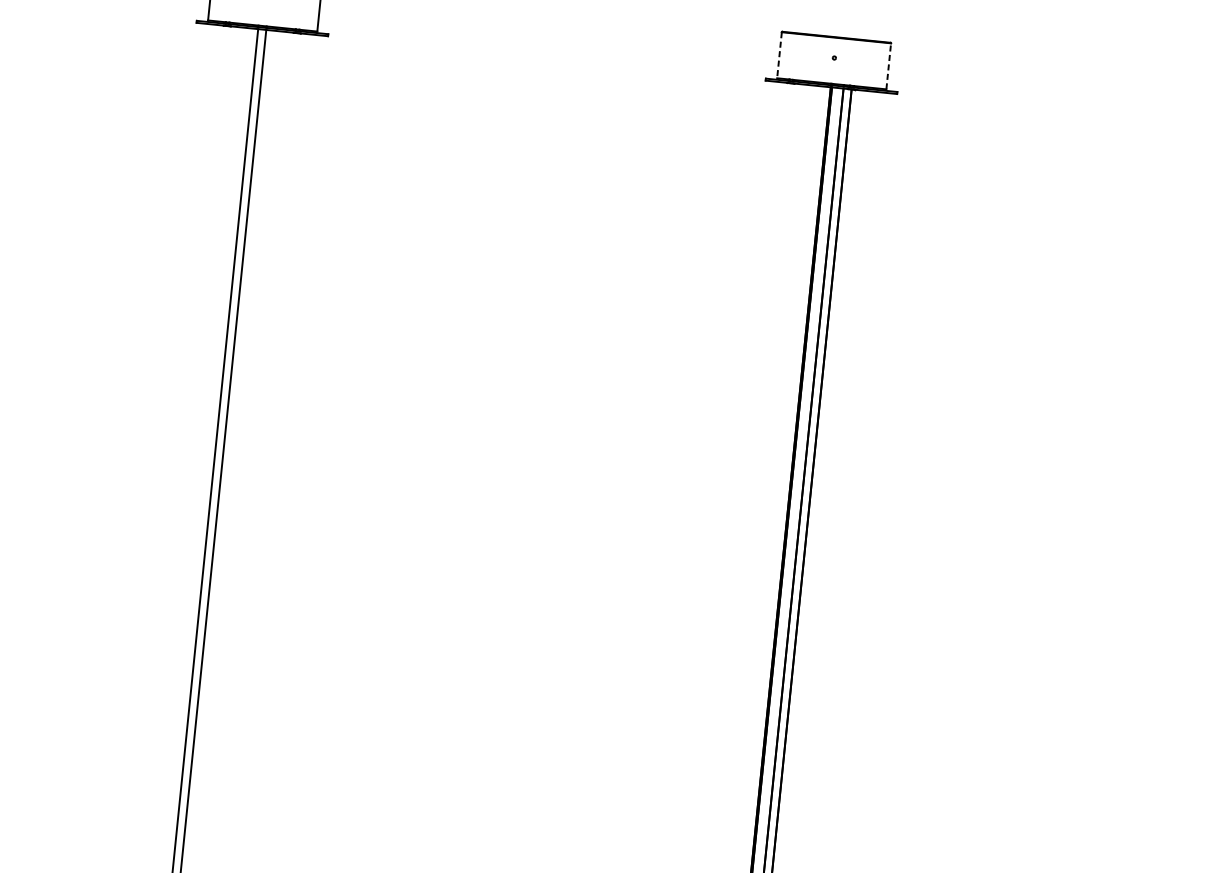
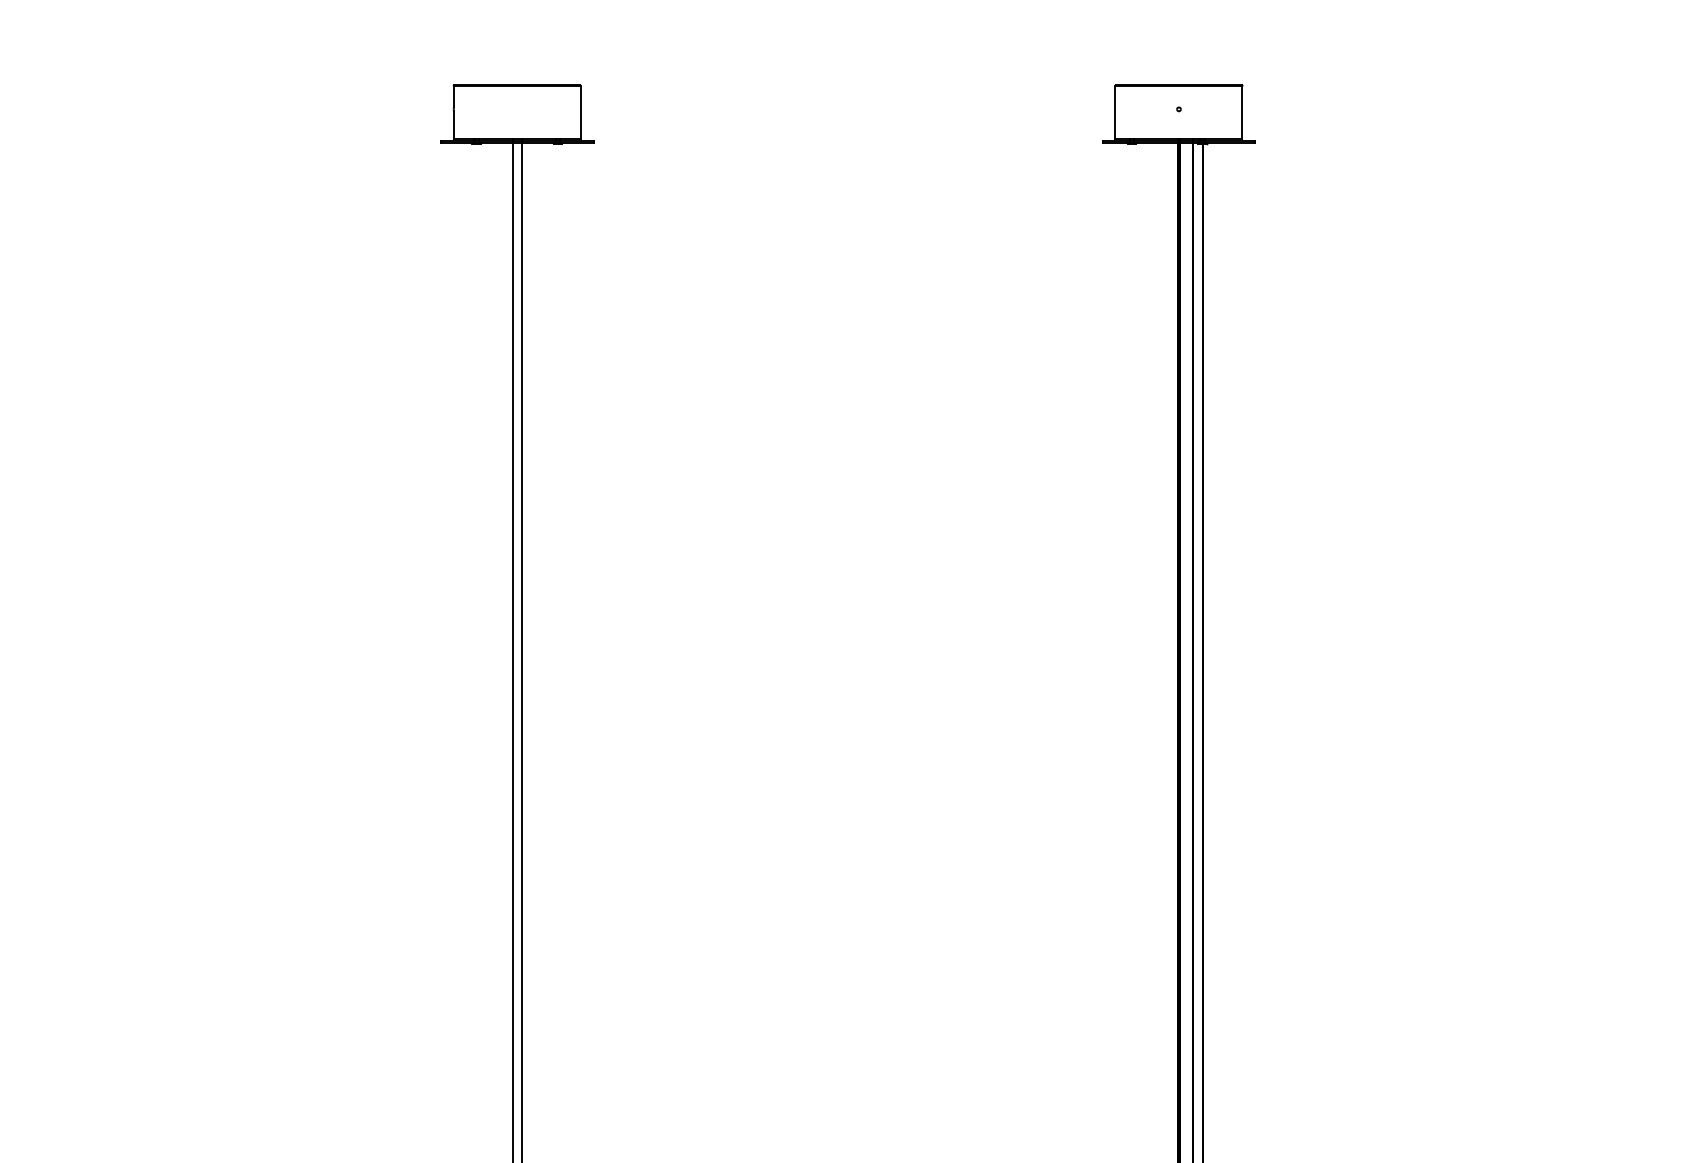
line: (779, 55) -> (1115, 112), dashed -> solid
line: (888, 66) -> (1242, 112), dashed -> solid

